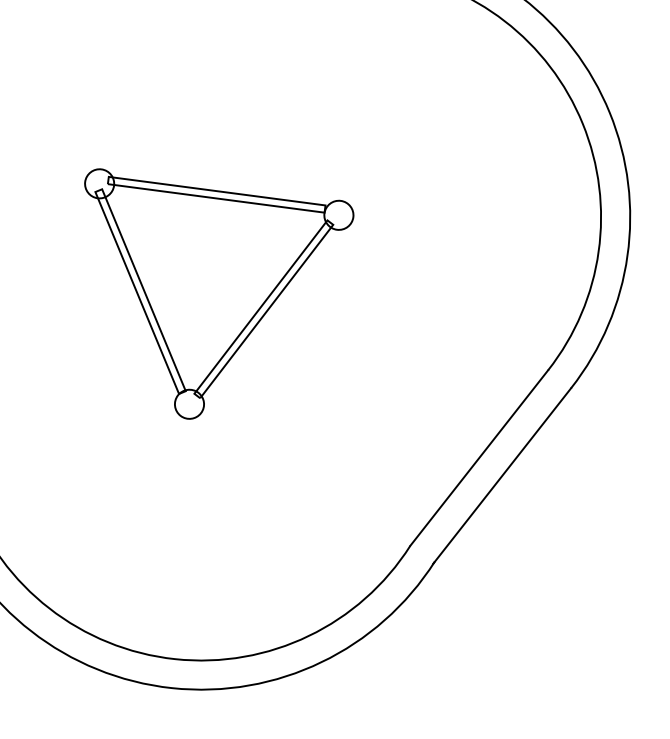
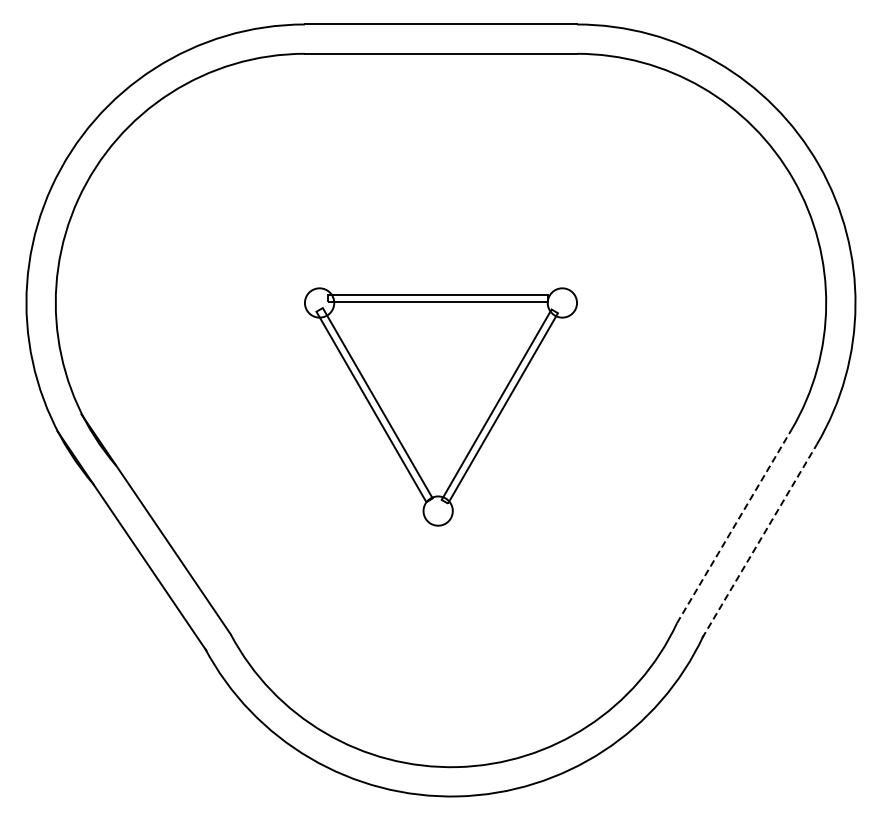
line: (479, 457) -> (734, 526), solid -> dashed
line: (502, 475) -> (759, 541), solid -> dashed

